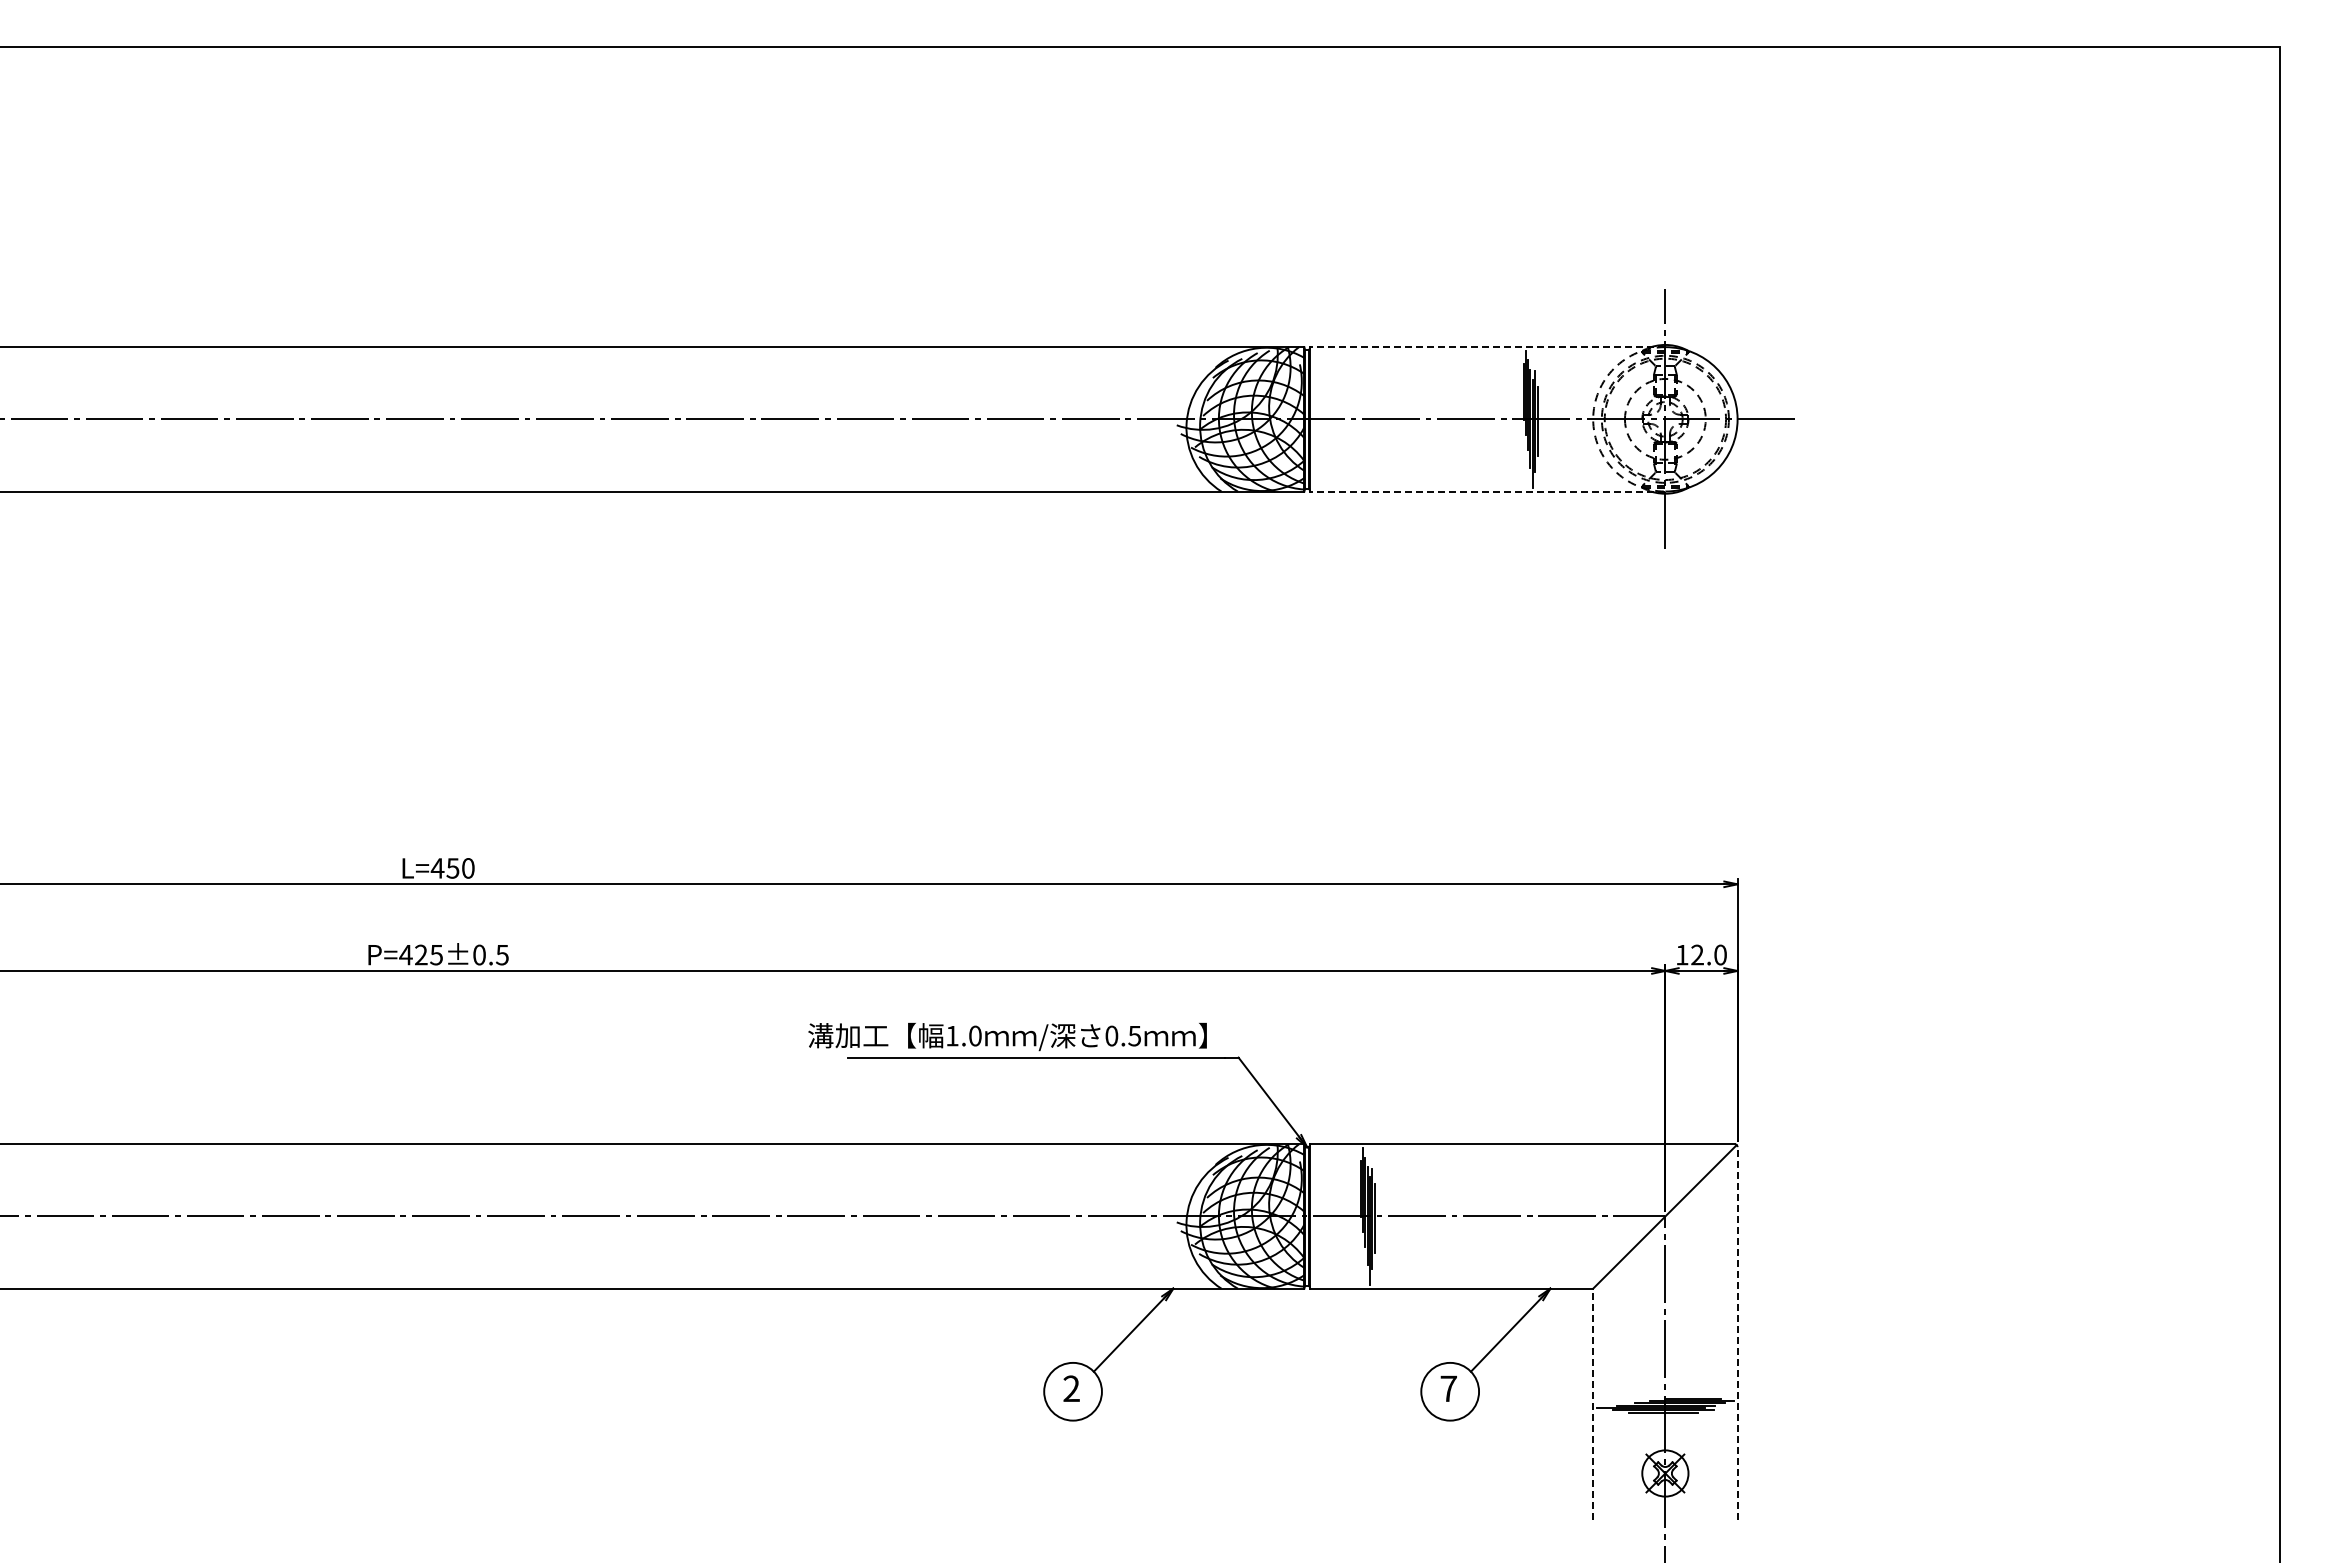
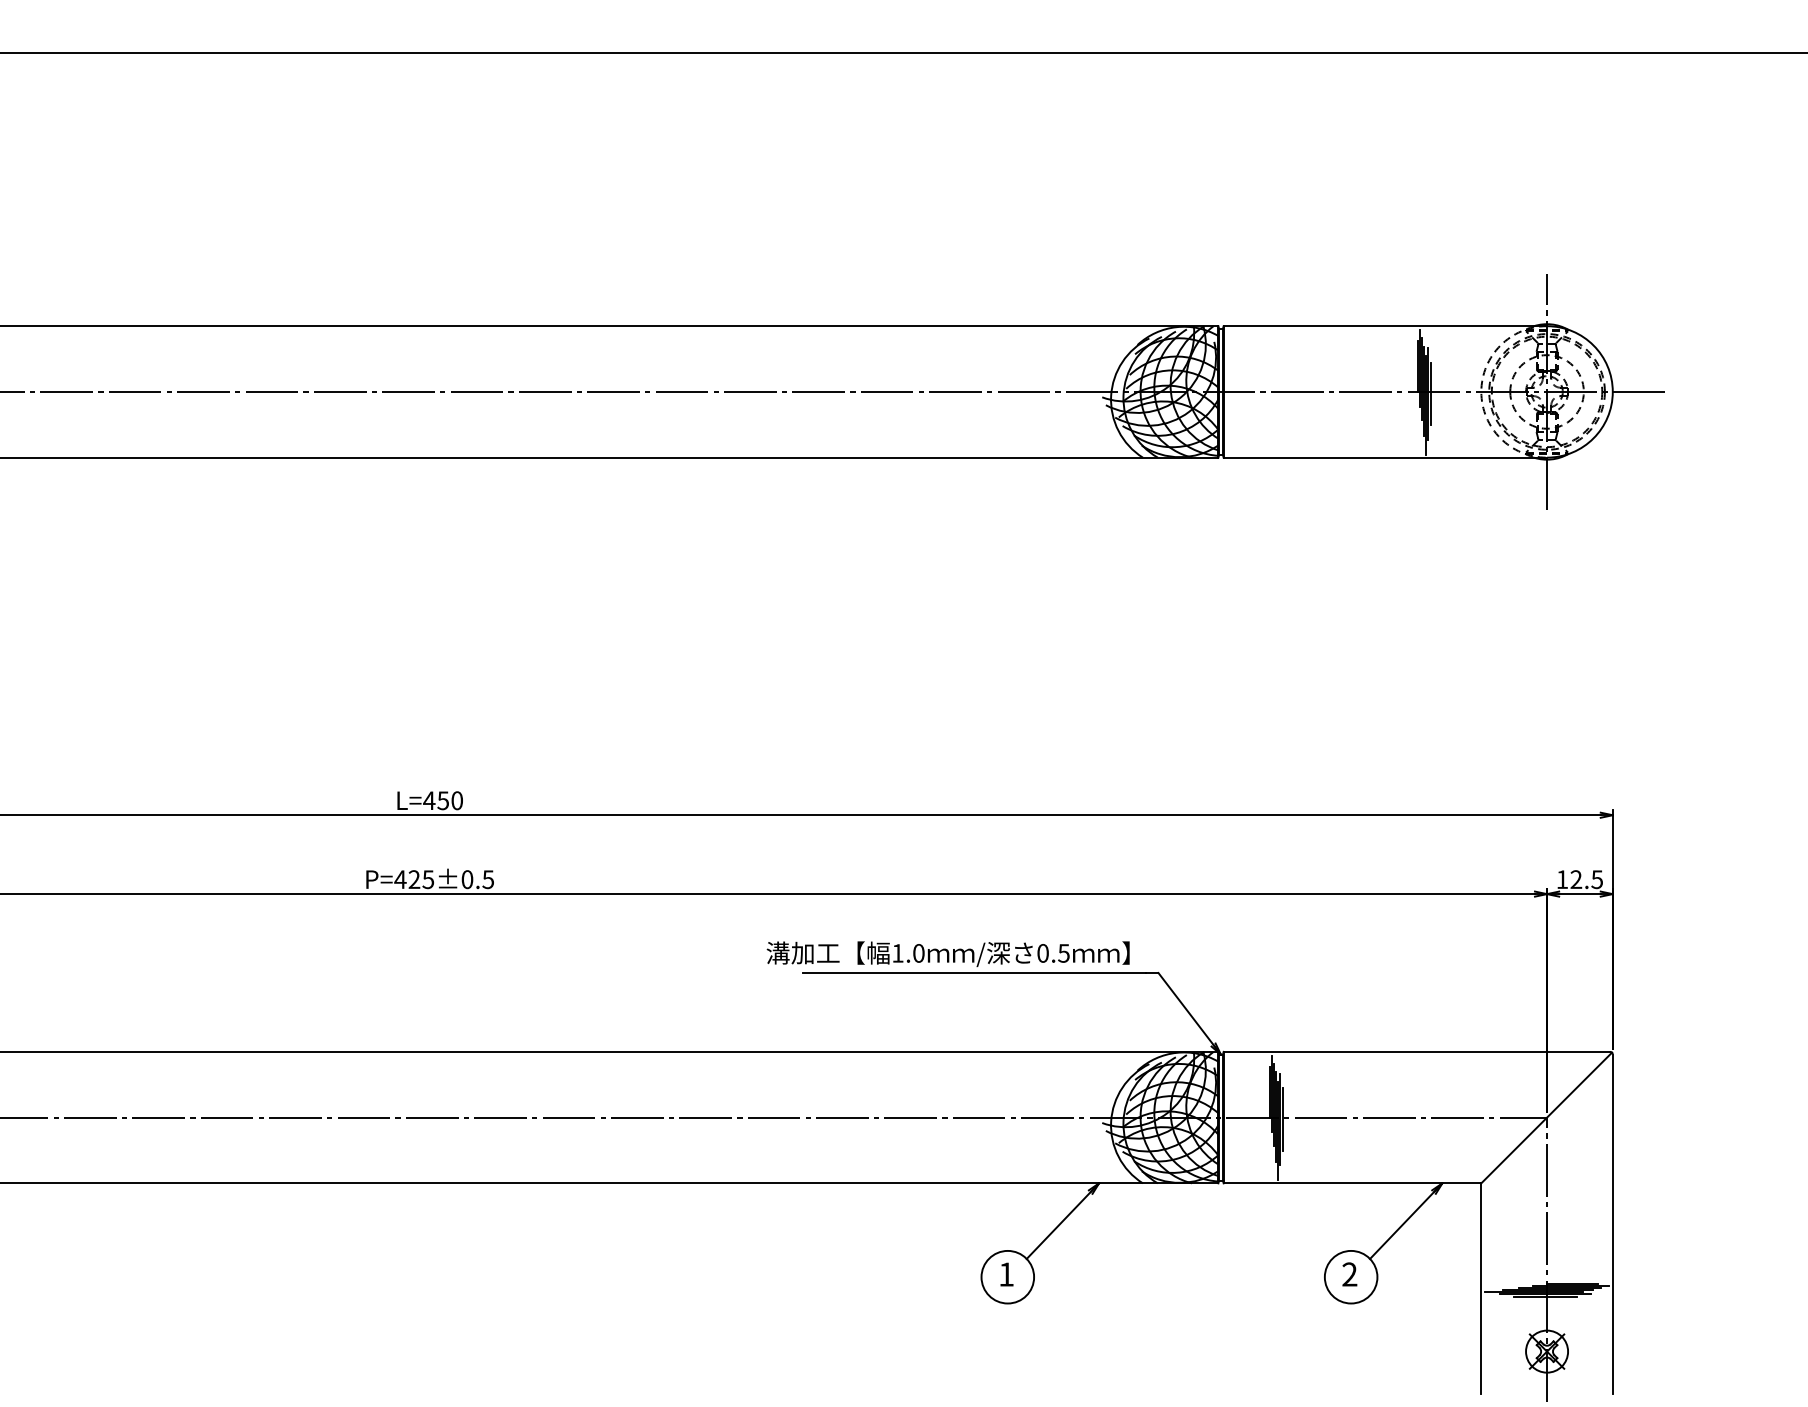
line: (1487, 347) -> (1385, 326), dashed -> solid
line: (1487, 491) -> (1385, 457), dashed -> solid
text: (1720, 954) -> (1597, 879), 12.0 -> 12.5
line: (1737, 1332) -> (1612, 1223), dashed -> solid
text: (1071, 1388) -> (1006, 1274), 2 -> 1
text: (1448, 1388) -> (1349, 1274), 7 -> 2
line: (1593, 1404) -> (1481, 1288), dashed -> solid

